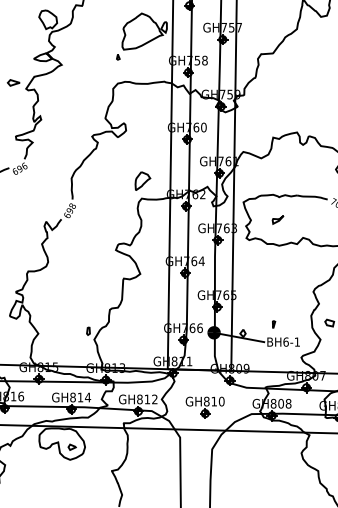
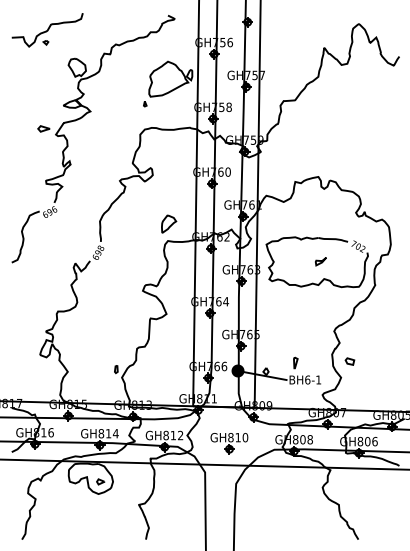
part: (277, 219) -> (320, 261), moved
part: (274, 324) -> (296, 362), size x1.6

